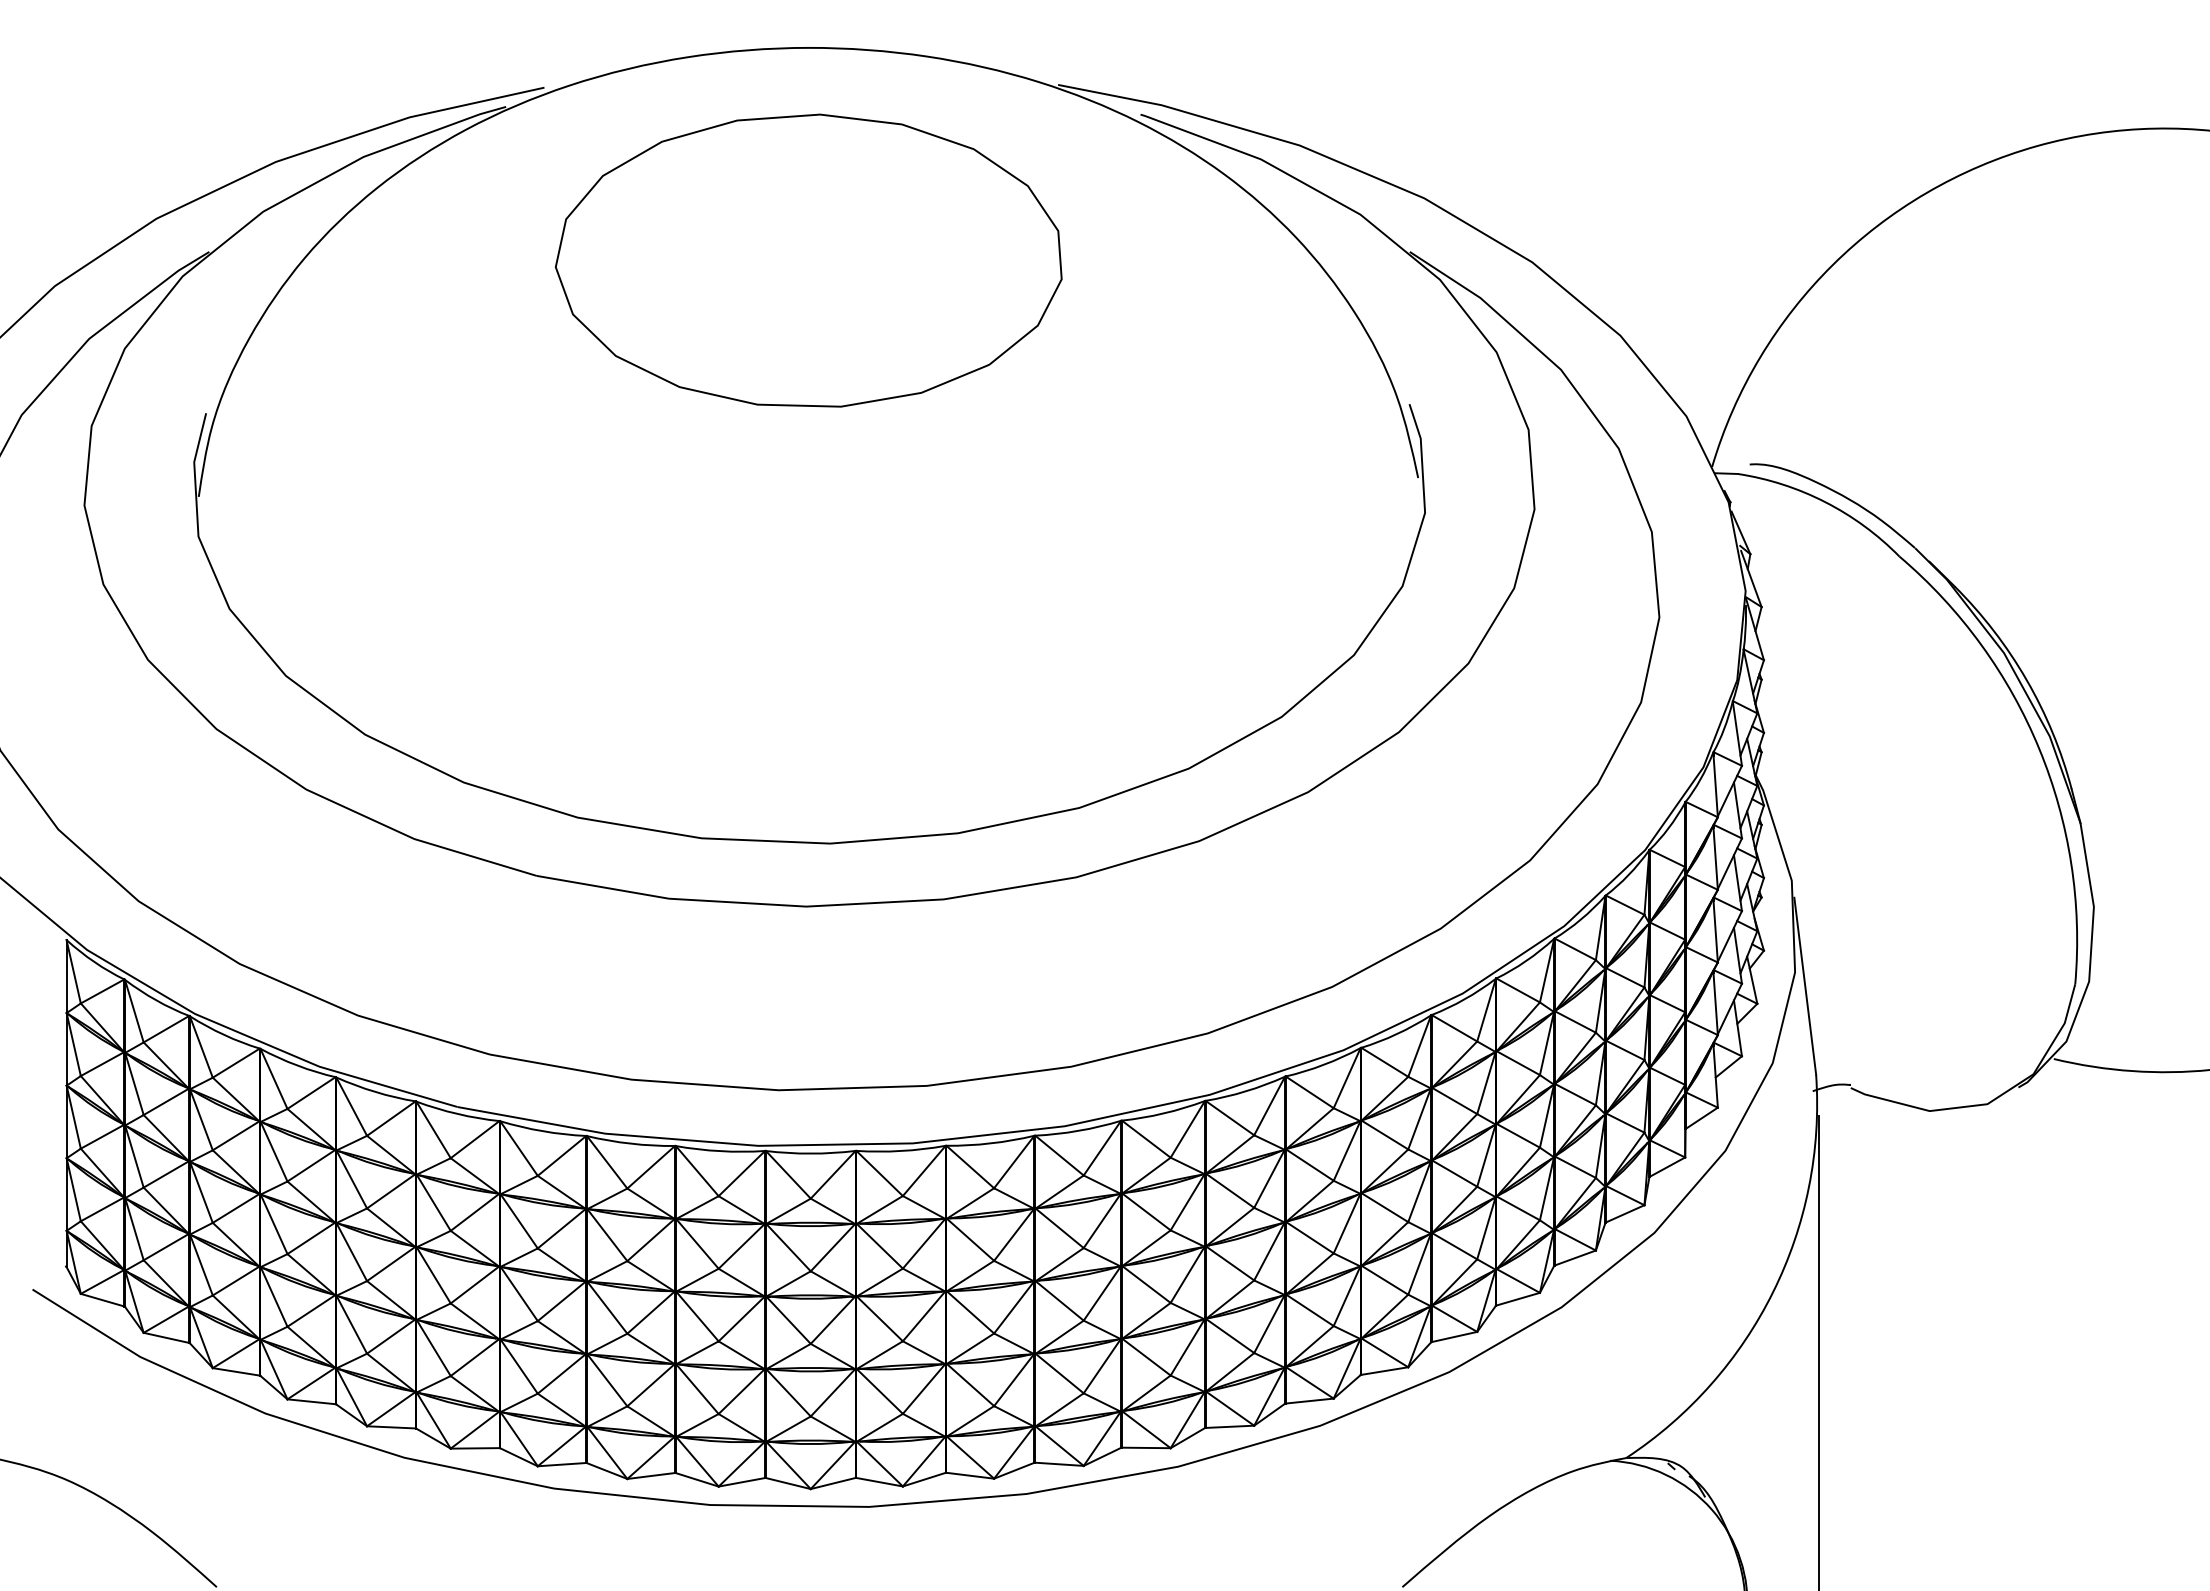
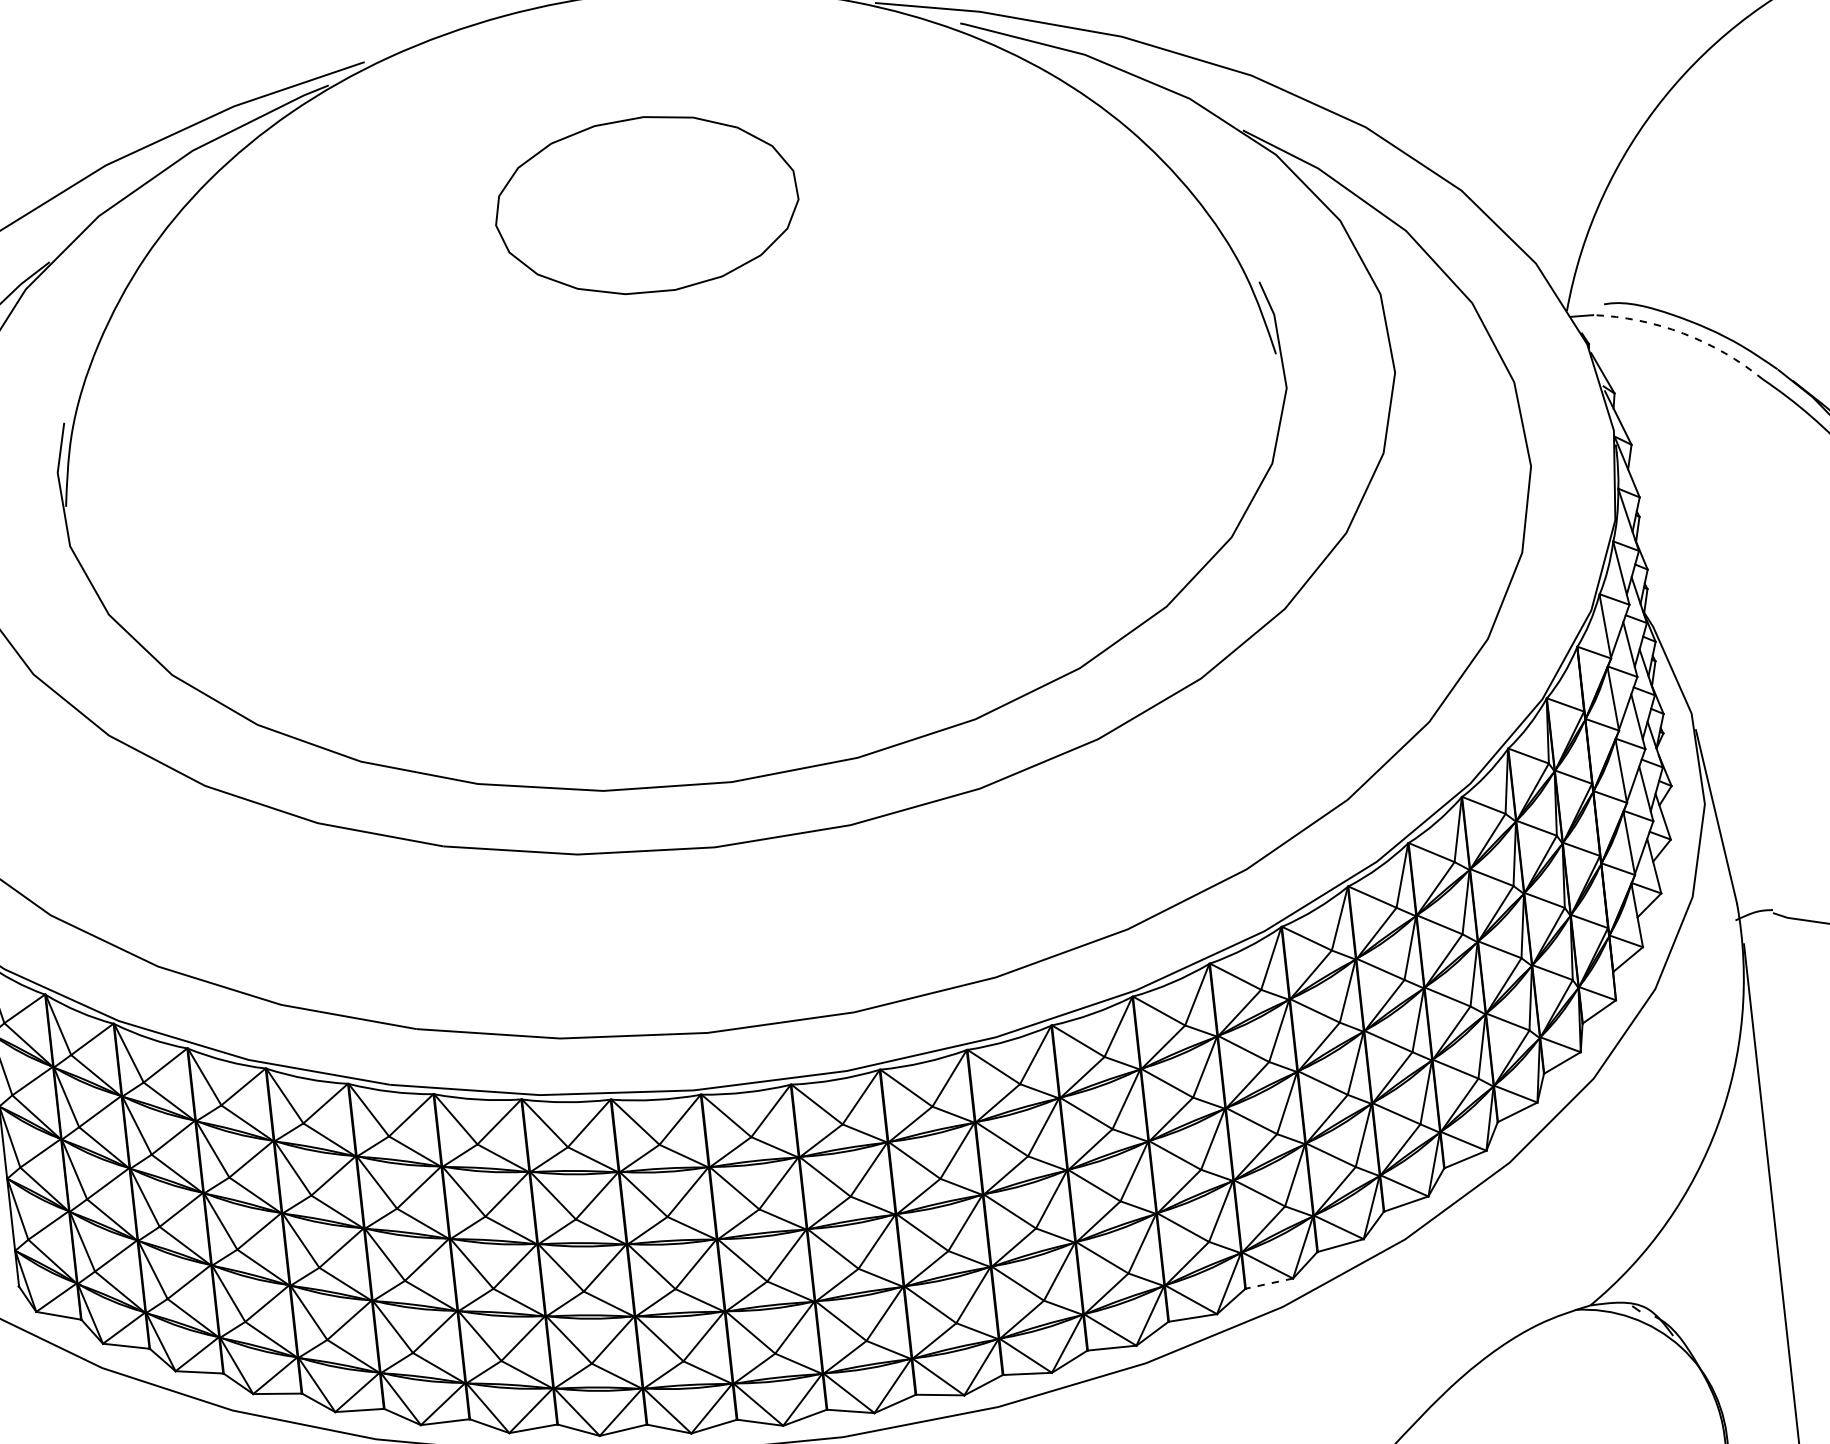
part: (808, 260) -> (646, 204), size x0.6
arc: (1825, 502) -> (1683, 333), solid -> dashed
line: (1309, 1401) -> (1269, 1284), solid -> dashed

